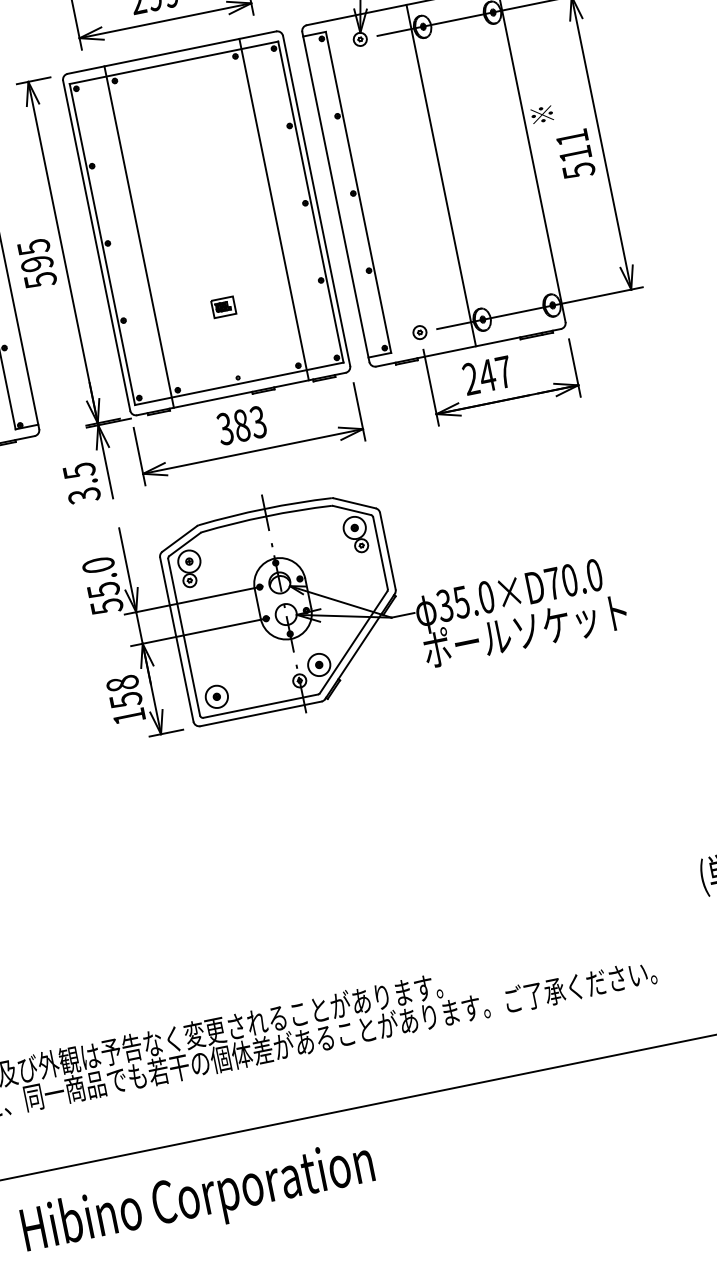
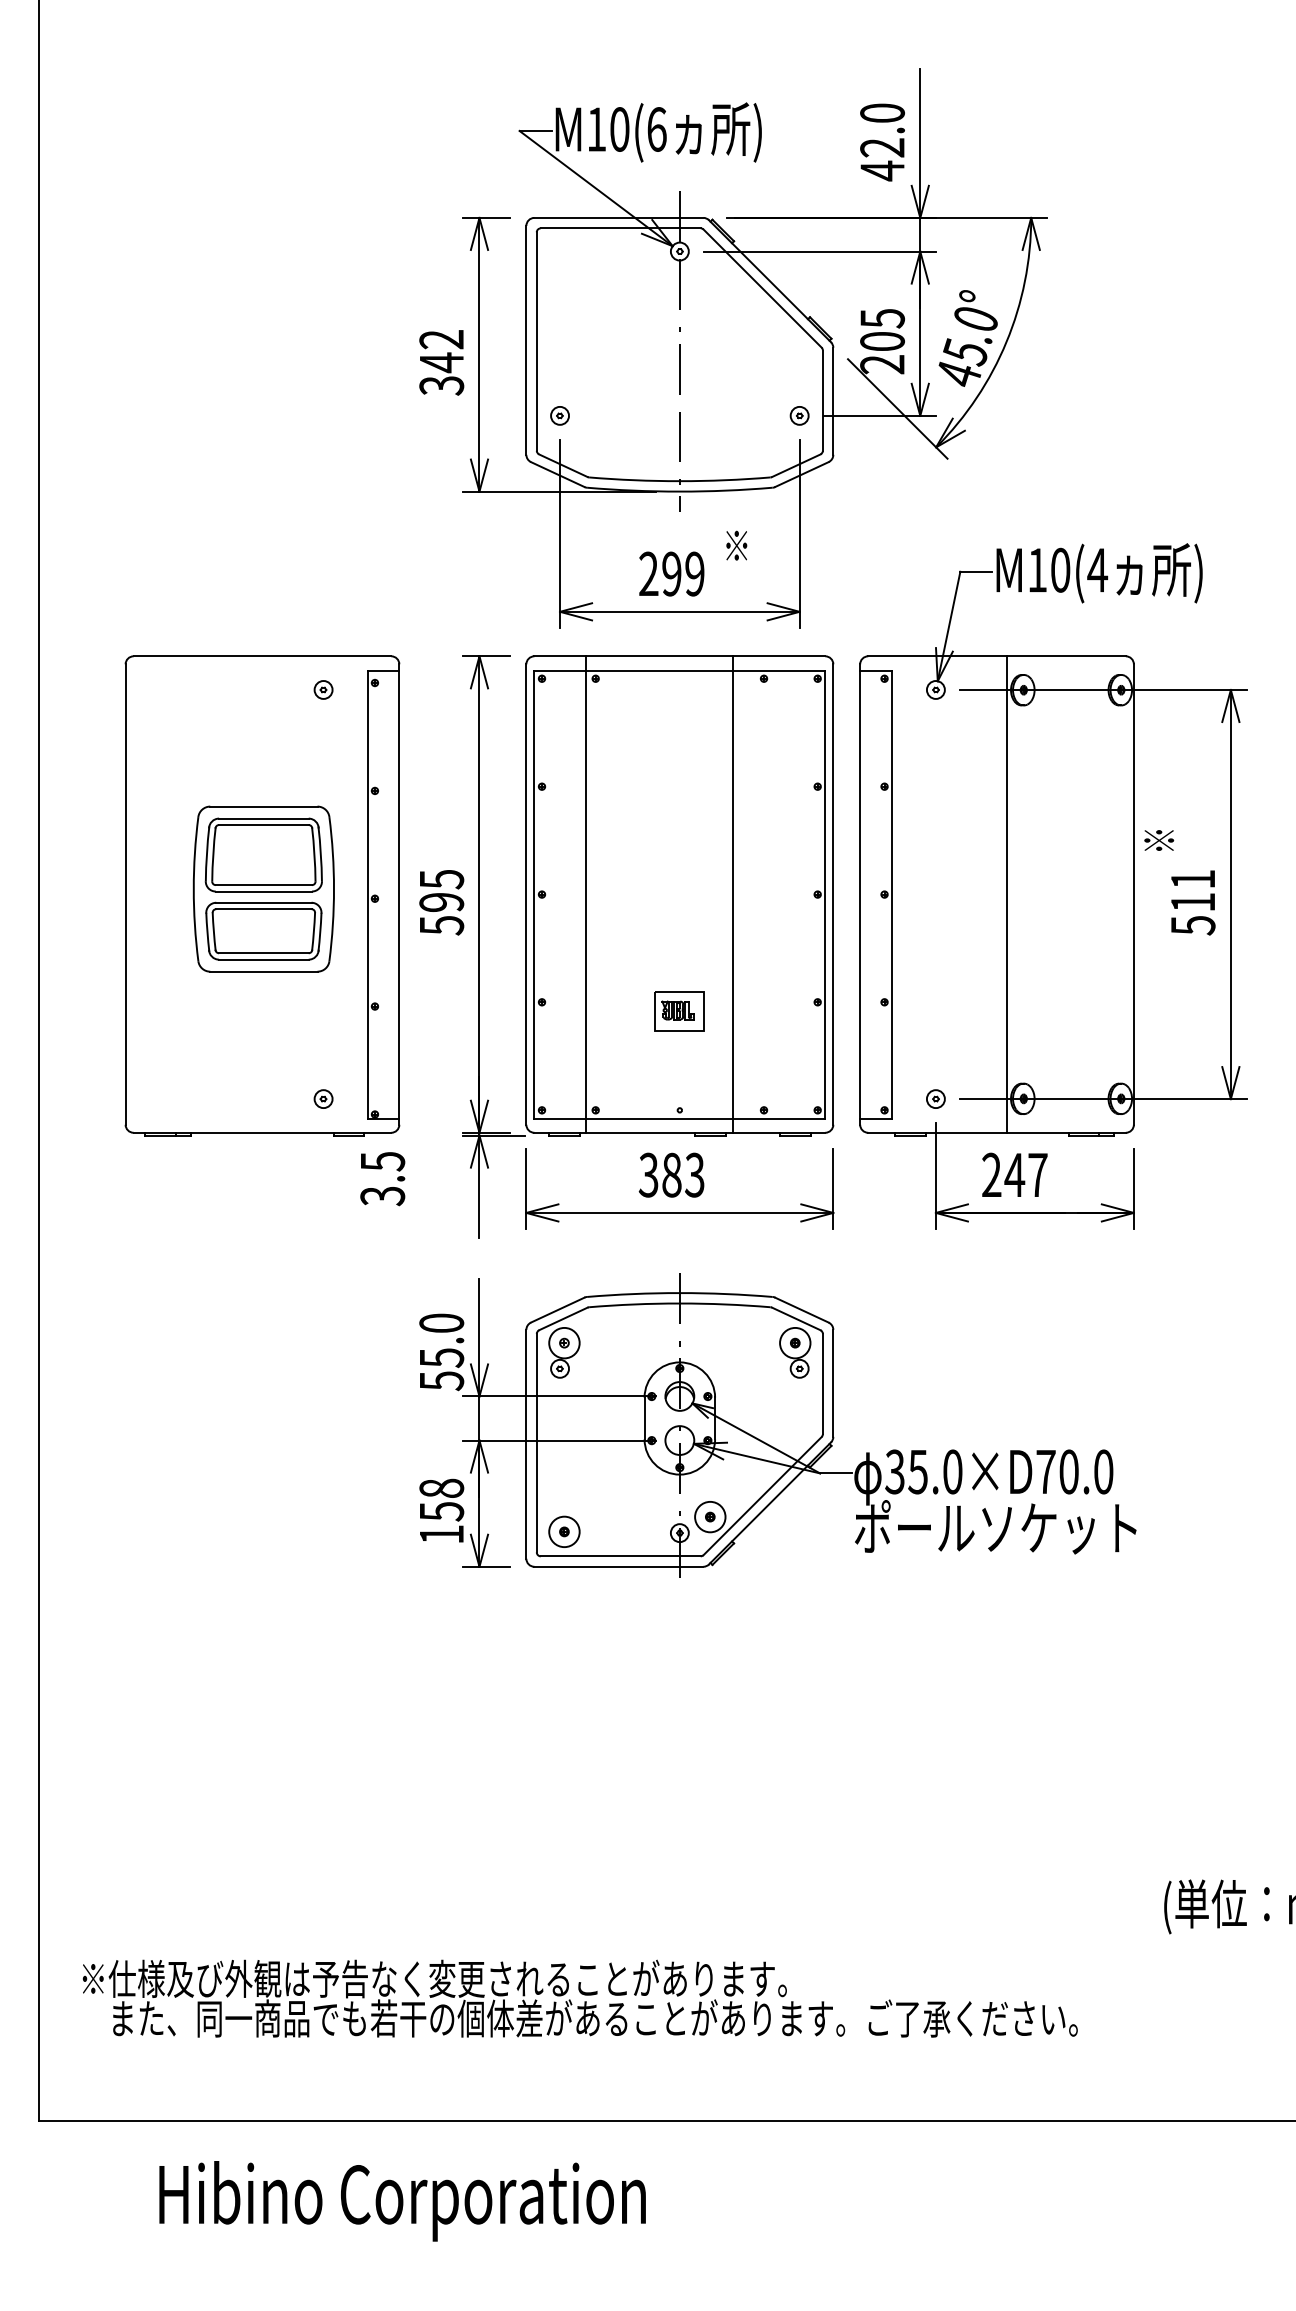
line: (274, 209) -> (733, 894), moved
part: (223, 307) -> (679, 1011), size x1.6
text: (81, 483) -> (382, 1179), moved

